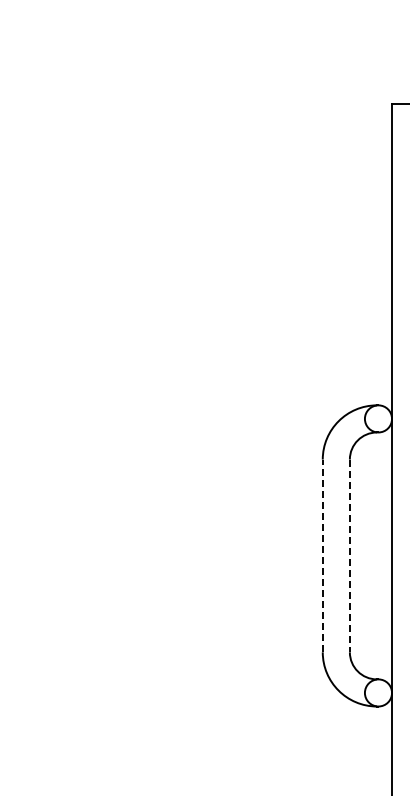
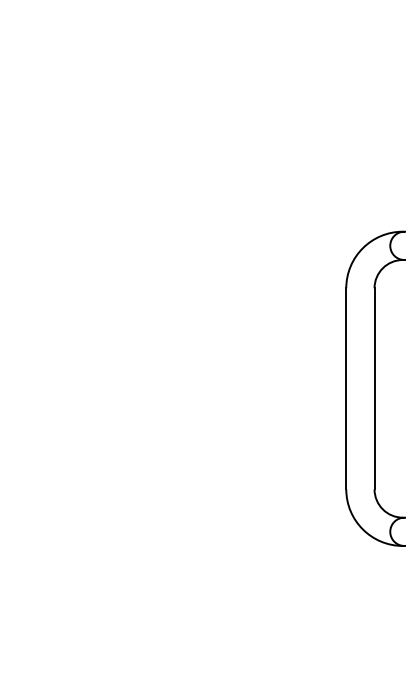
line: (322, 555) -> (345, 388), dashed -> solid
line: (349, 556) -> (374, 389), dashed -> solid

